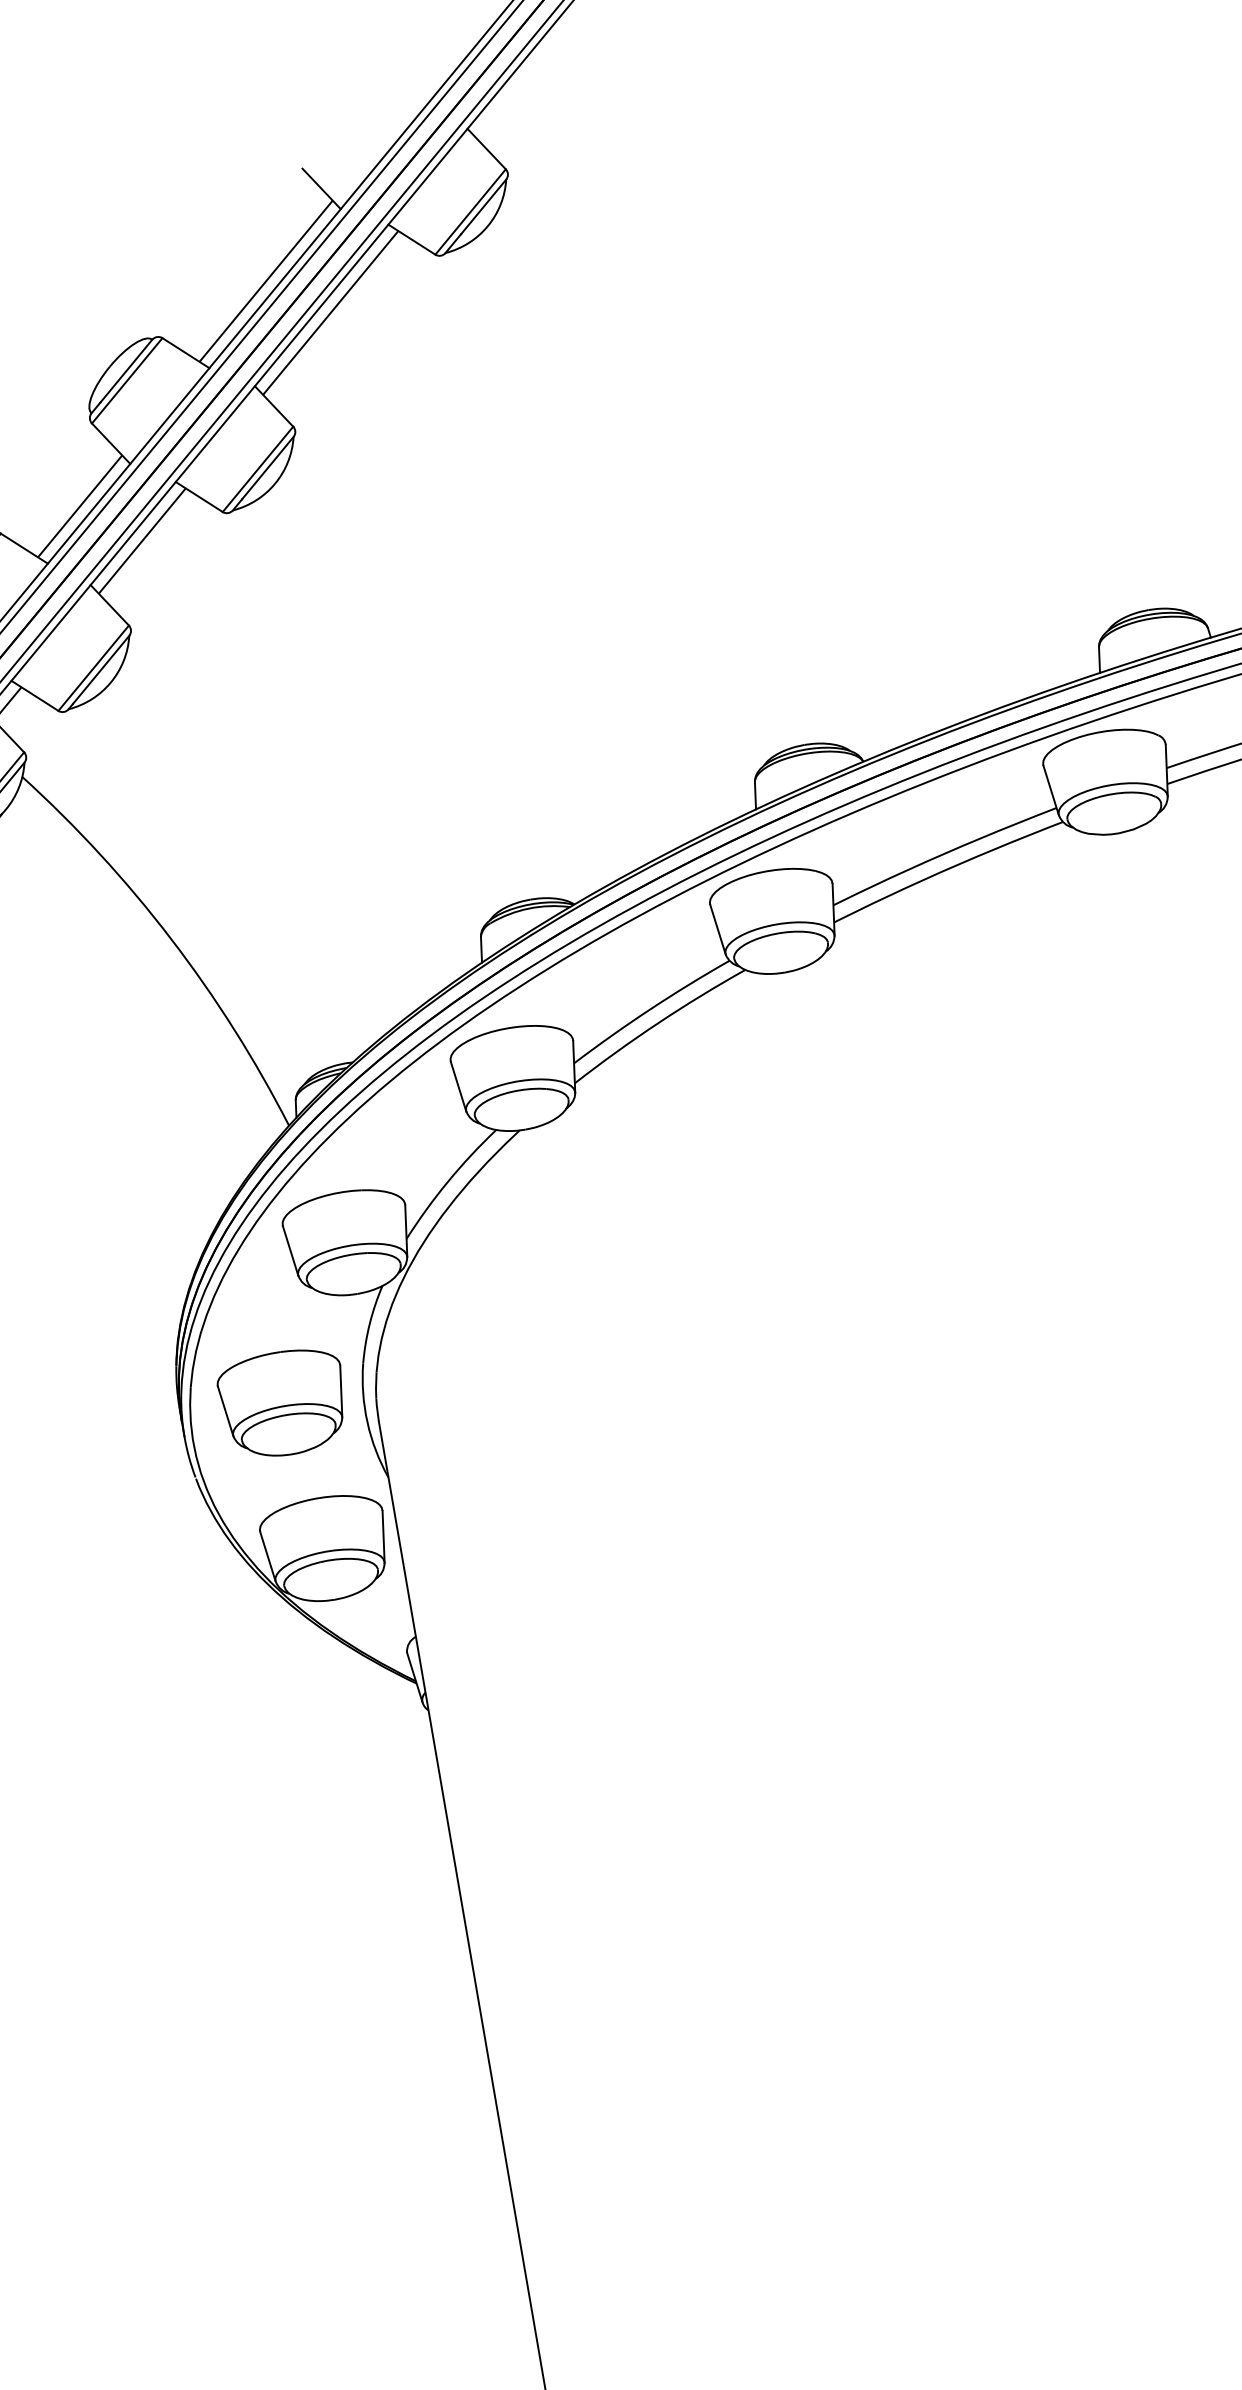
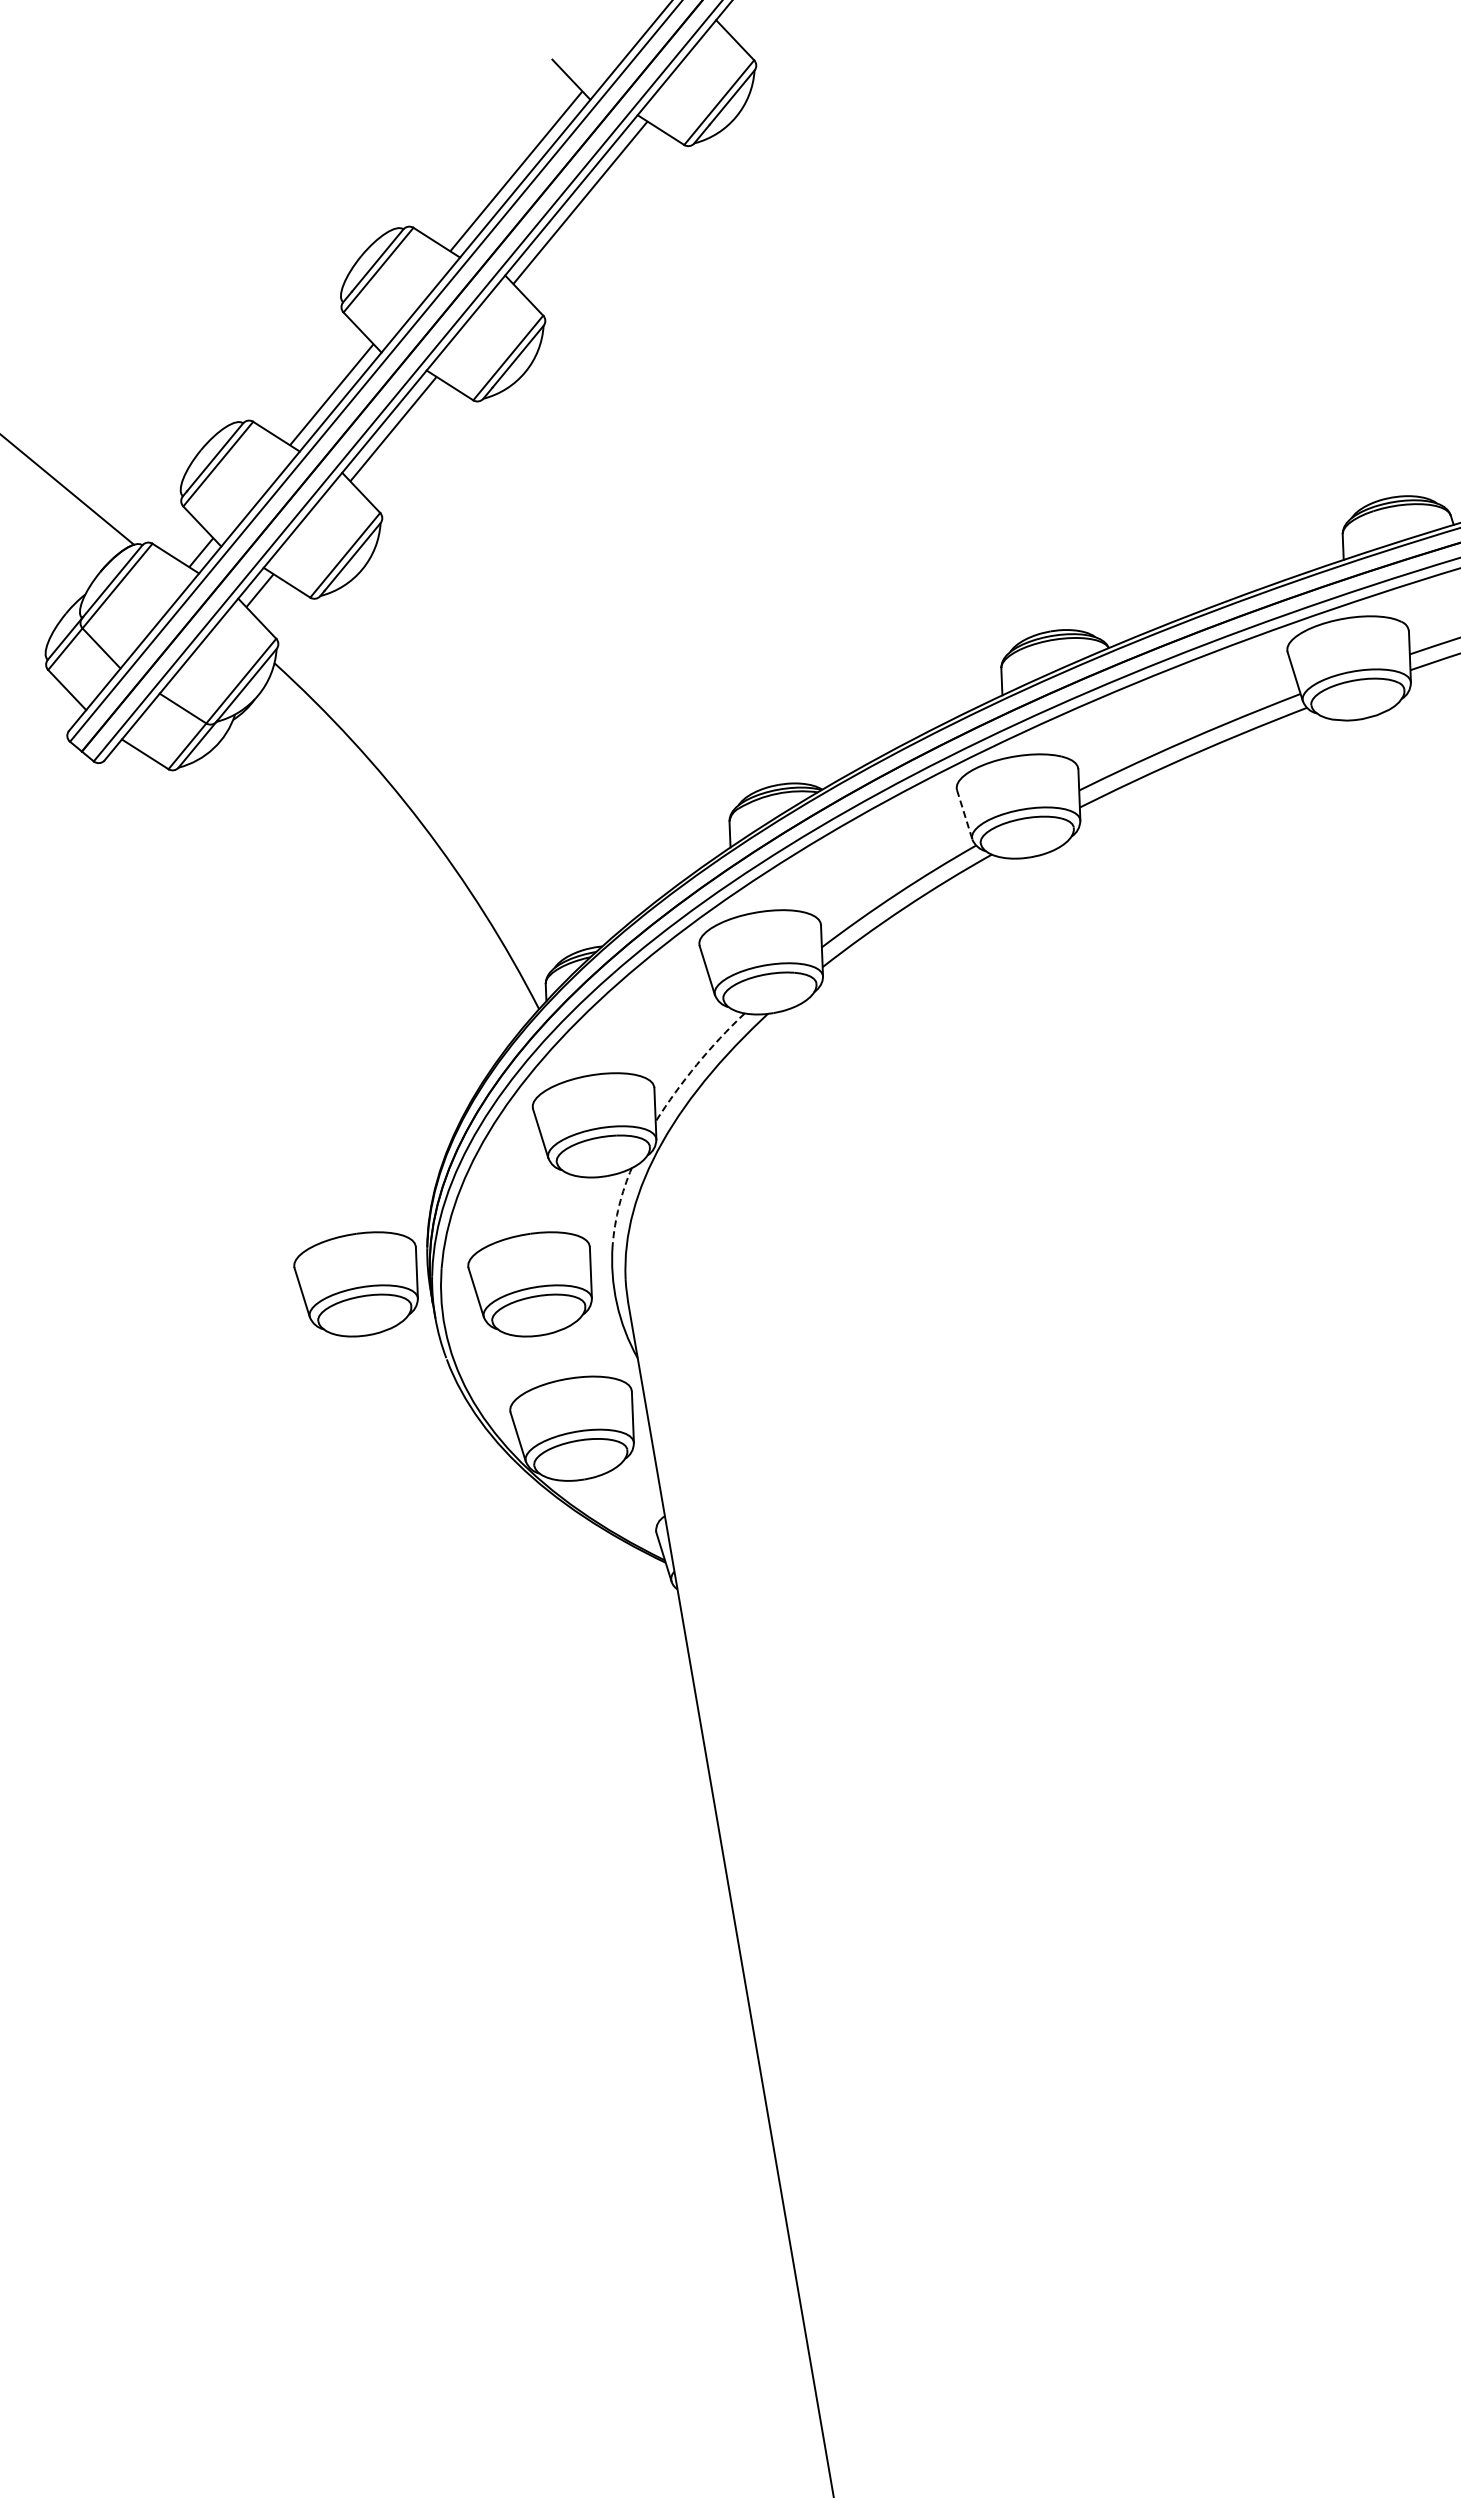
line: (717, 929) -> (964, 814), solid -> dashed
arc: (447, 1181) -> (696, 1064), solid -> dashed
arc: (370, 1323) -> (619, 1205), solid -> dashed
part: (104, 1403) -> (355, 1284), added

